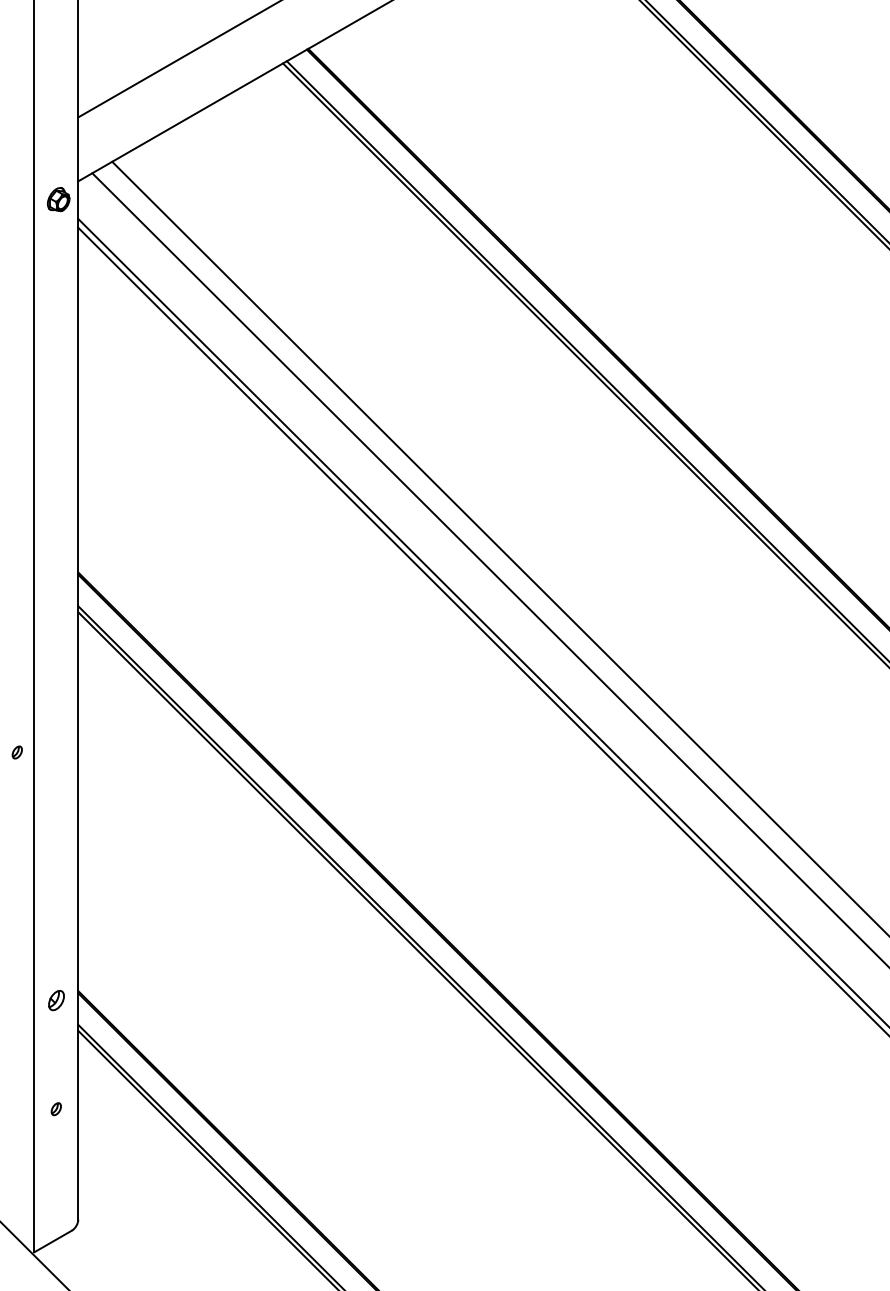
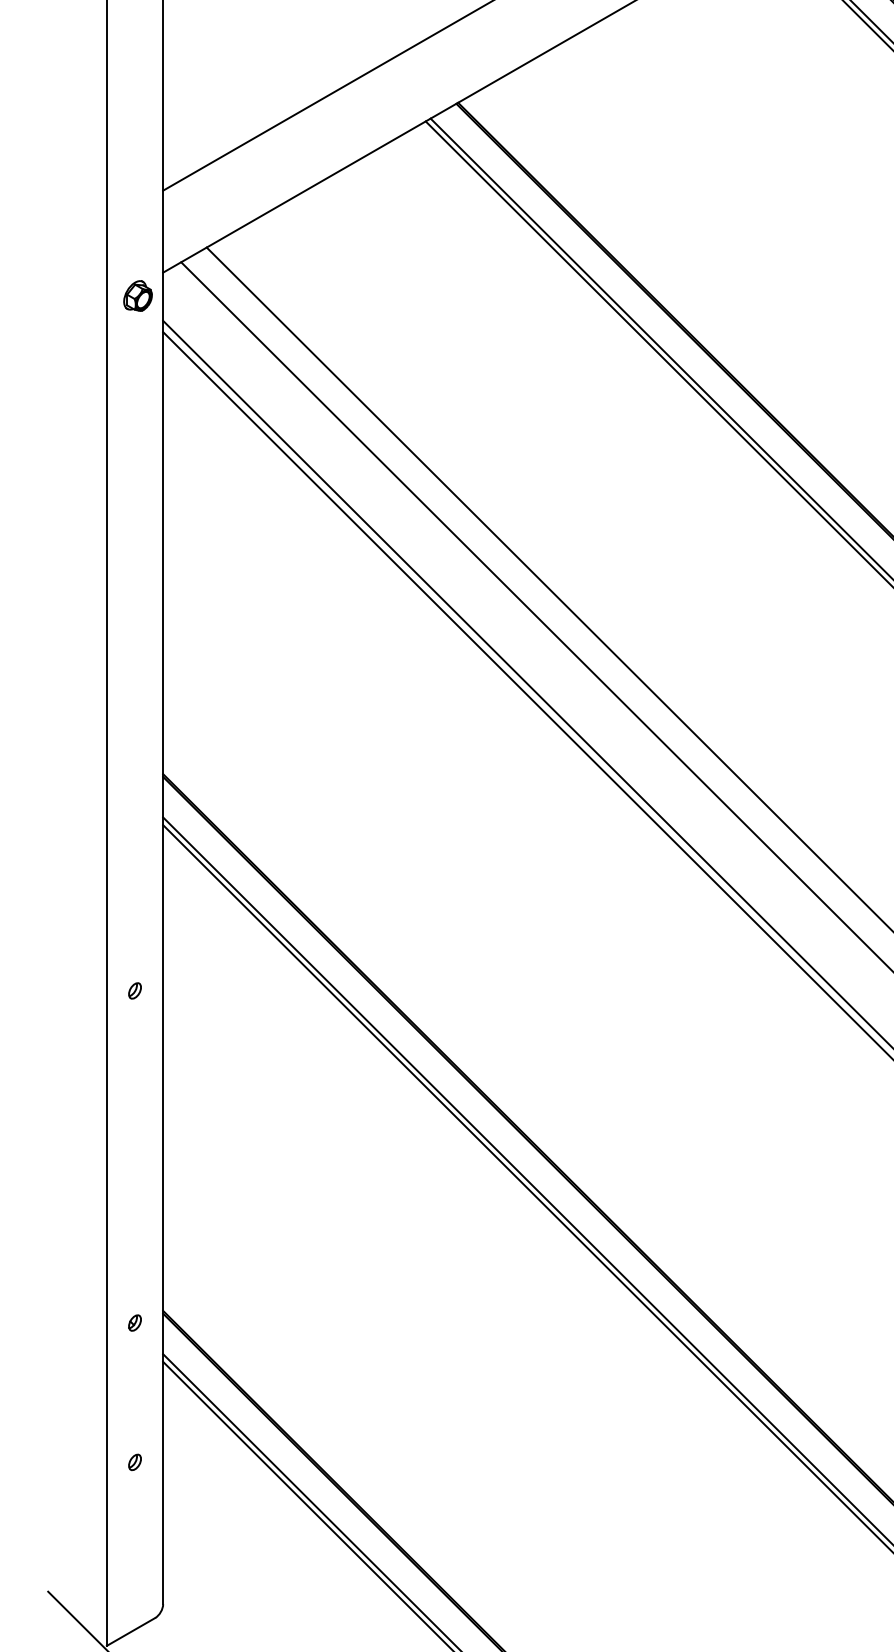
part: (16, 752) -> (133, 990), moved
part: (55, 1000) -> (133, 1323), size x0.62

